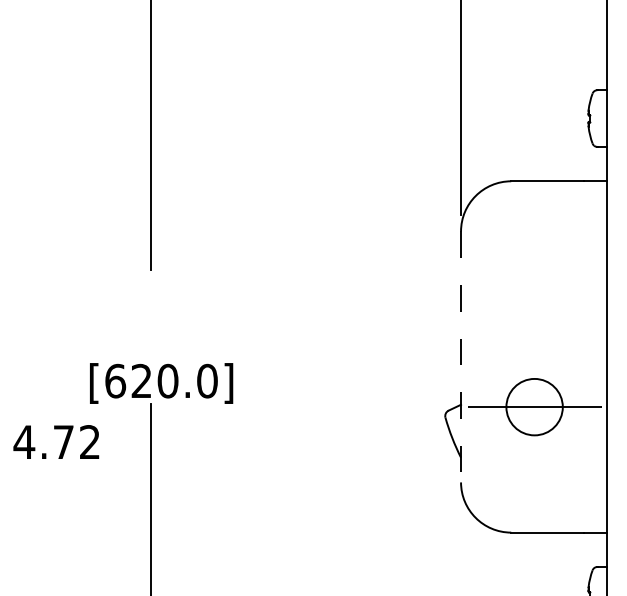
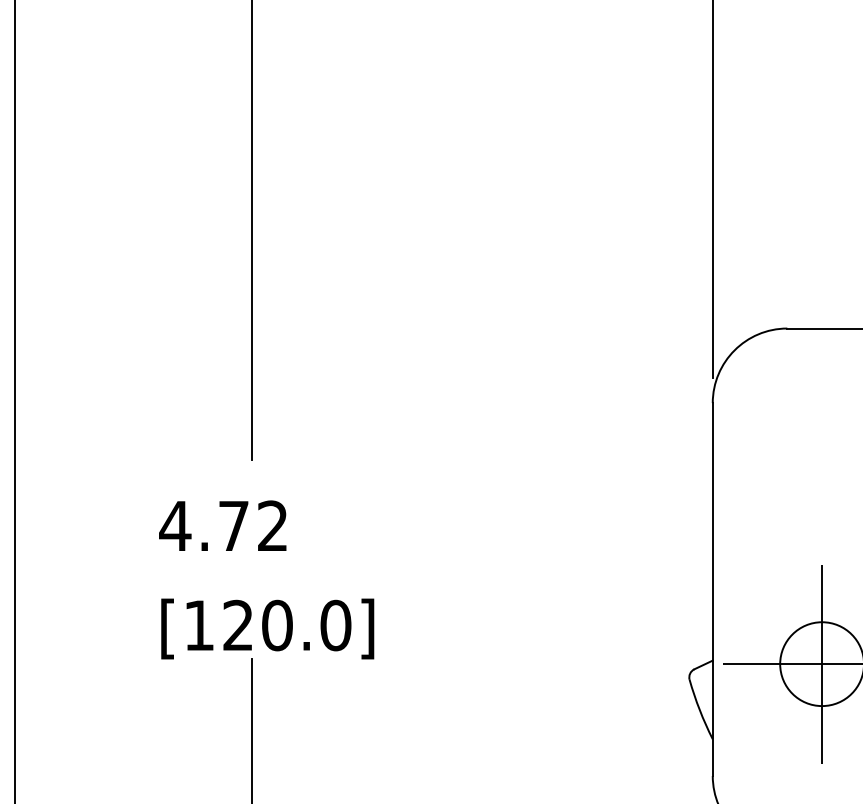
line: (461, 357) -> (713, 590), dashed -> solid
text: (115, 380) -> (199, 624), [620.0] -> [120.0]
line: (534, 407) -> (821, 664), added
text: (56, 441) -> (223, 524), moved

